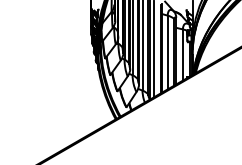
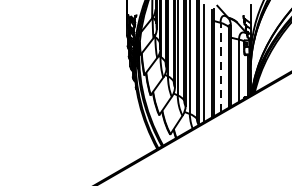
line: (167, 52) -> (220, 67), solid -> dashed

